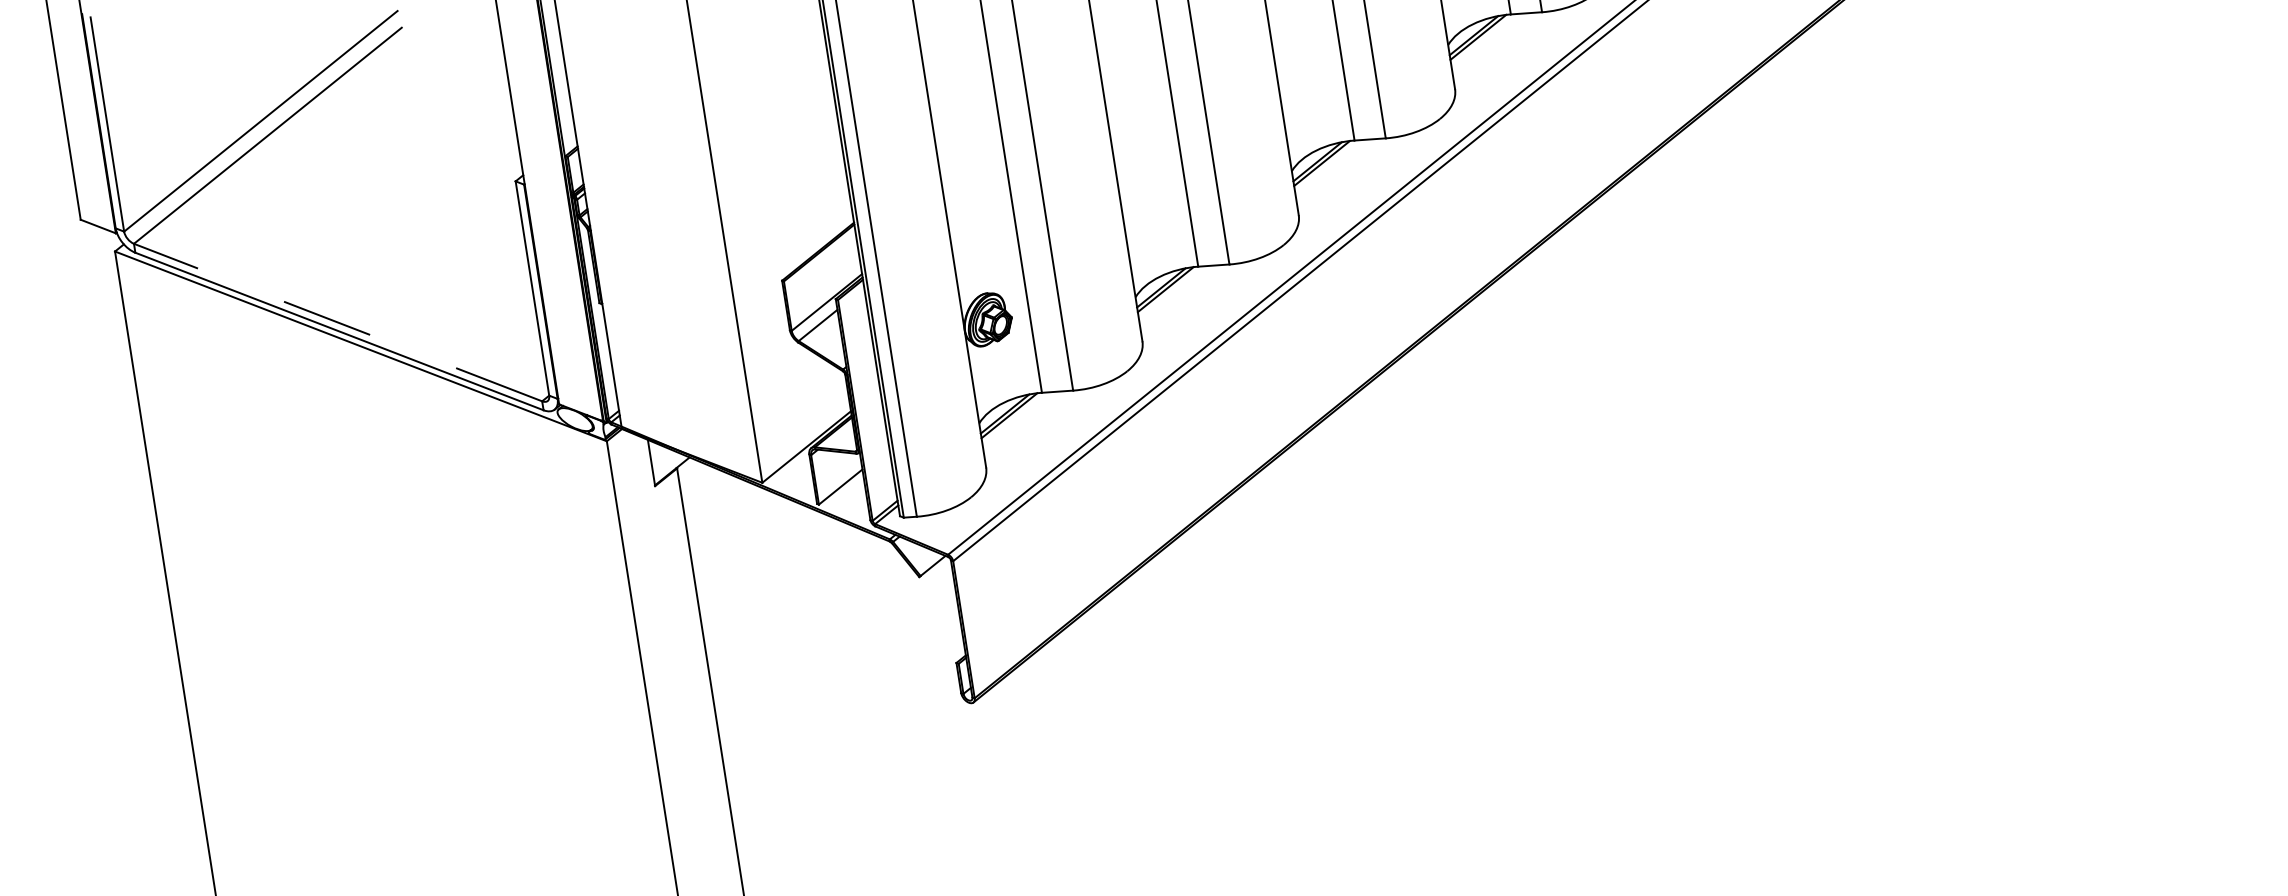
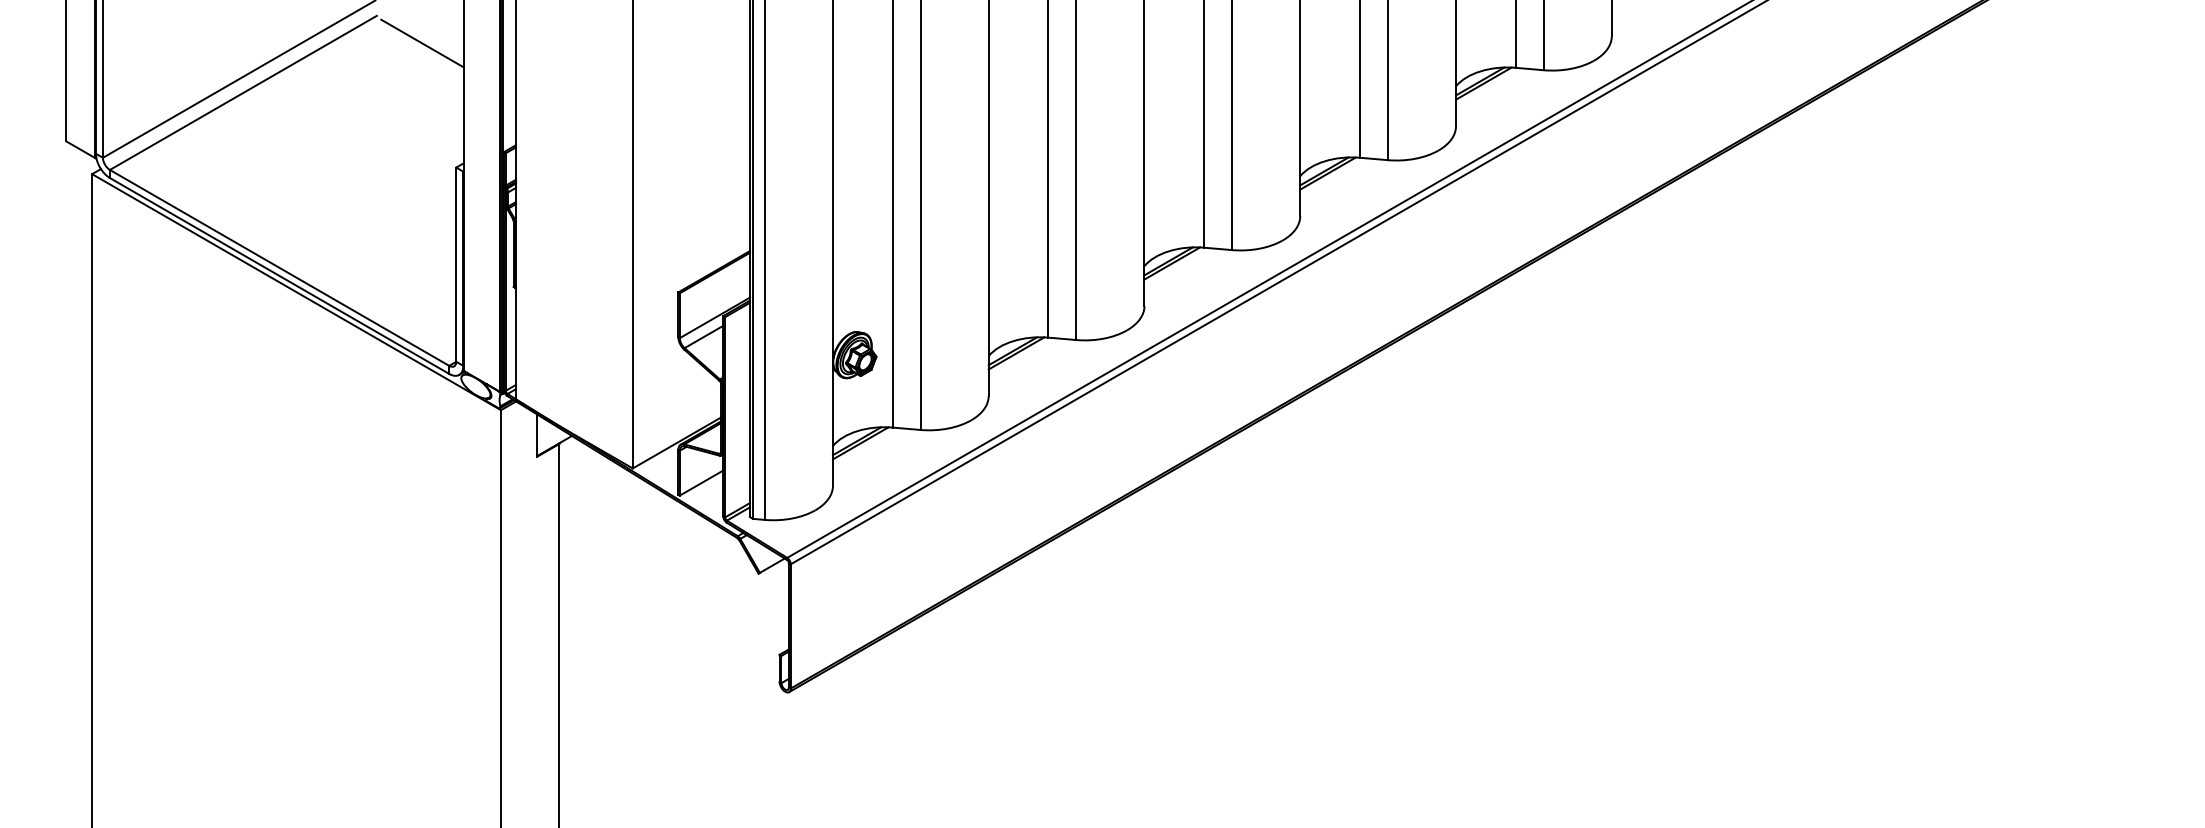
line: (456, 50) -> (422, 43), added
line: (337, 322) -> (279, 267), dashed -> solid

